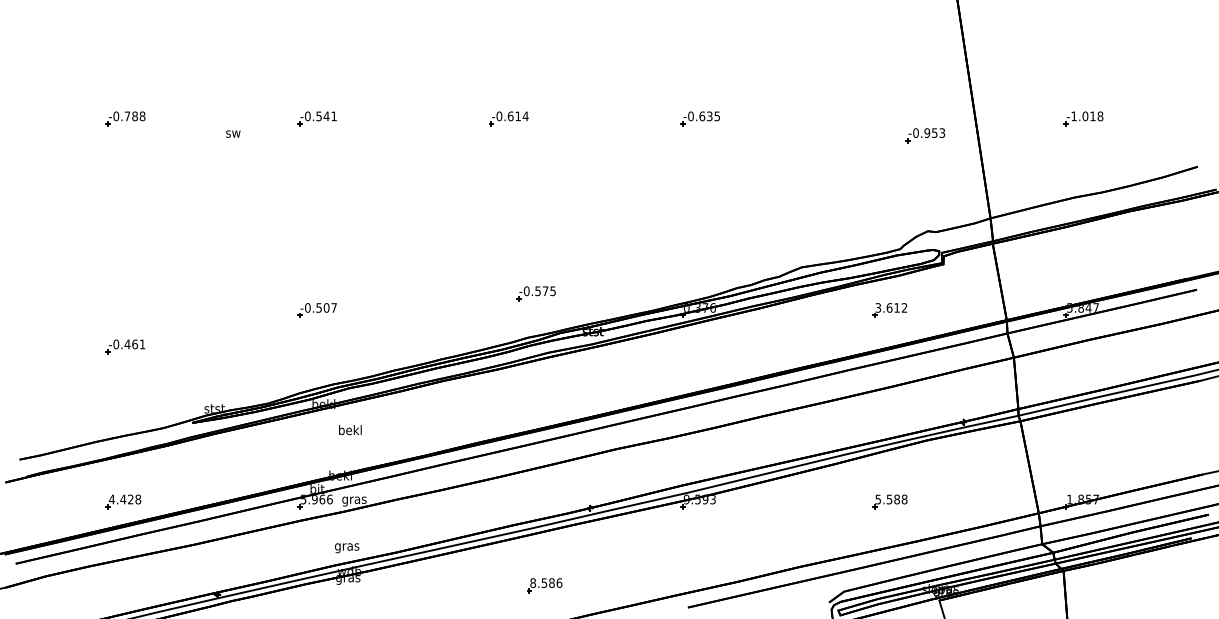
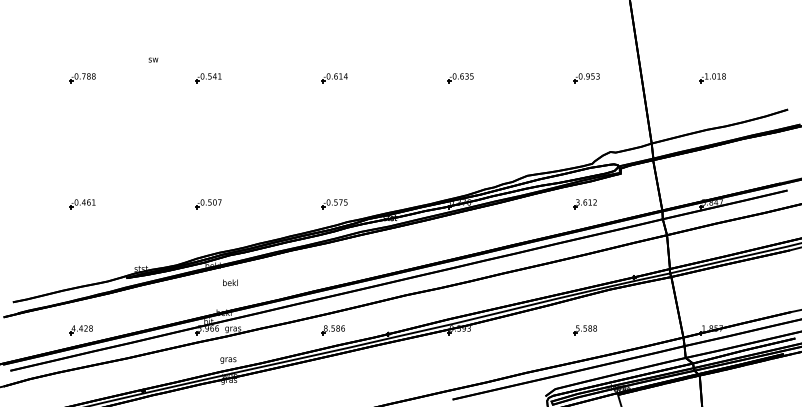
text: (233, 133) -> (153, 59), moved
part: (924, 136) -> (586, 78), moved
part: (535, 294) -> (334, 204), moved
part: (125, 347) -> (82, 204), moved
part: (543, 586) -> (332, 330), moved

